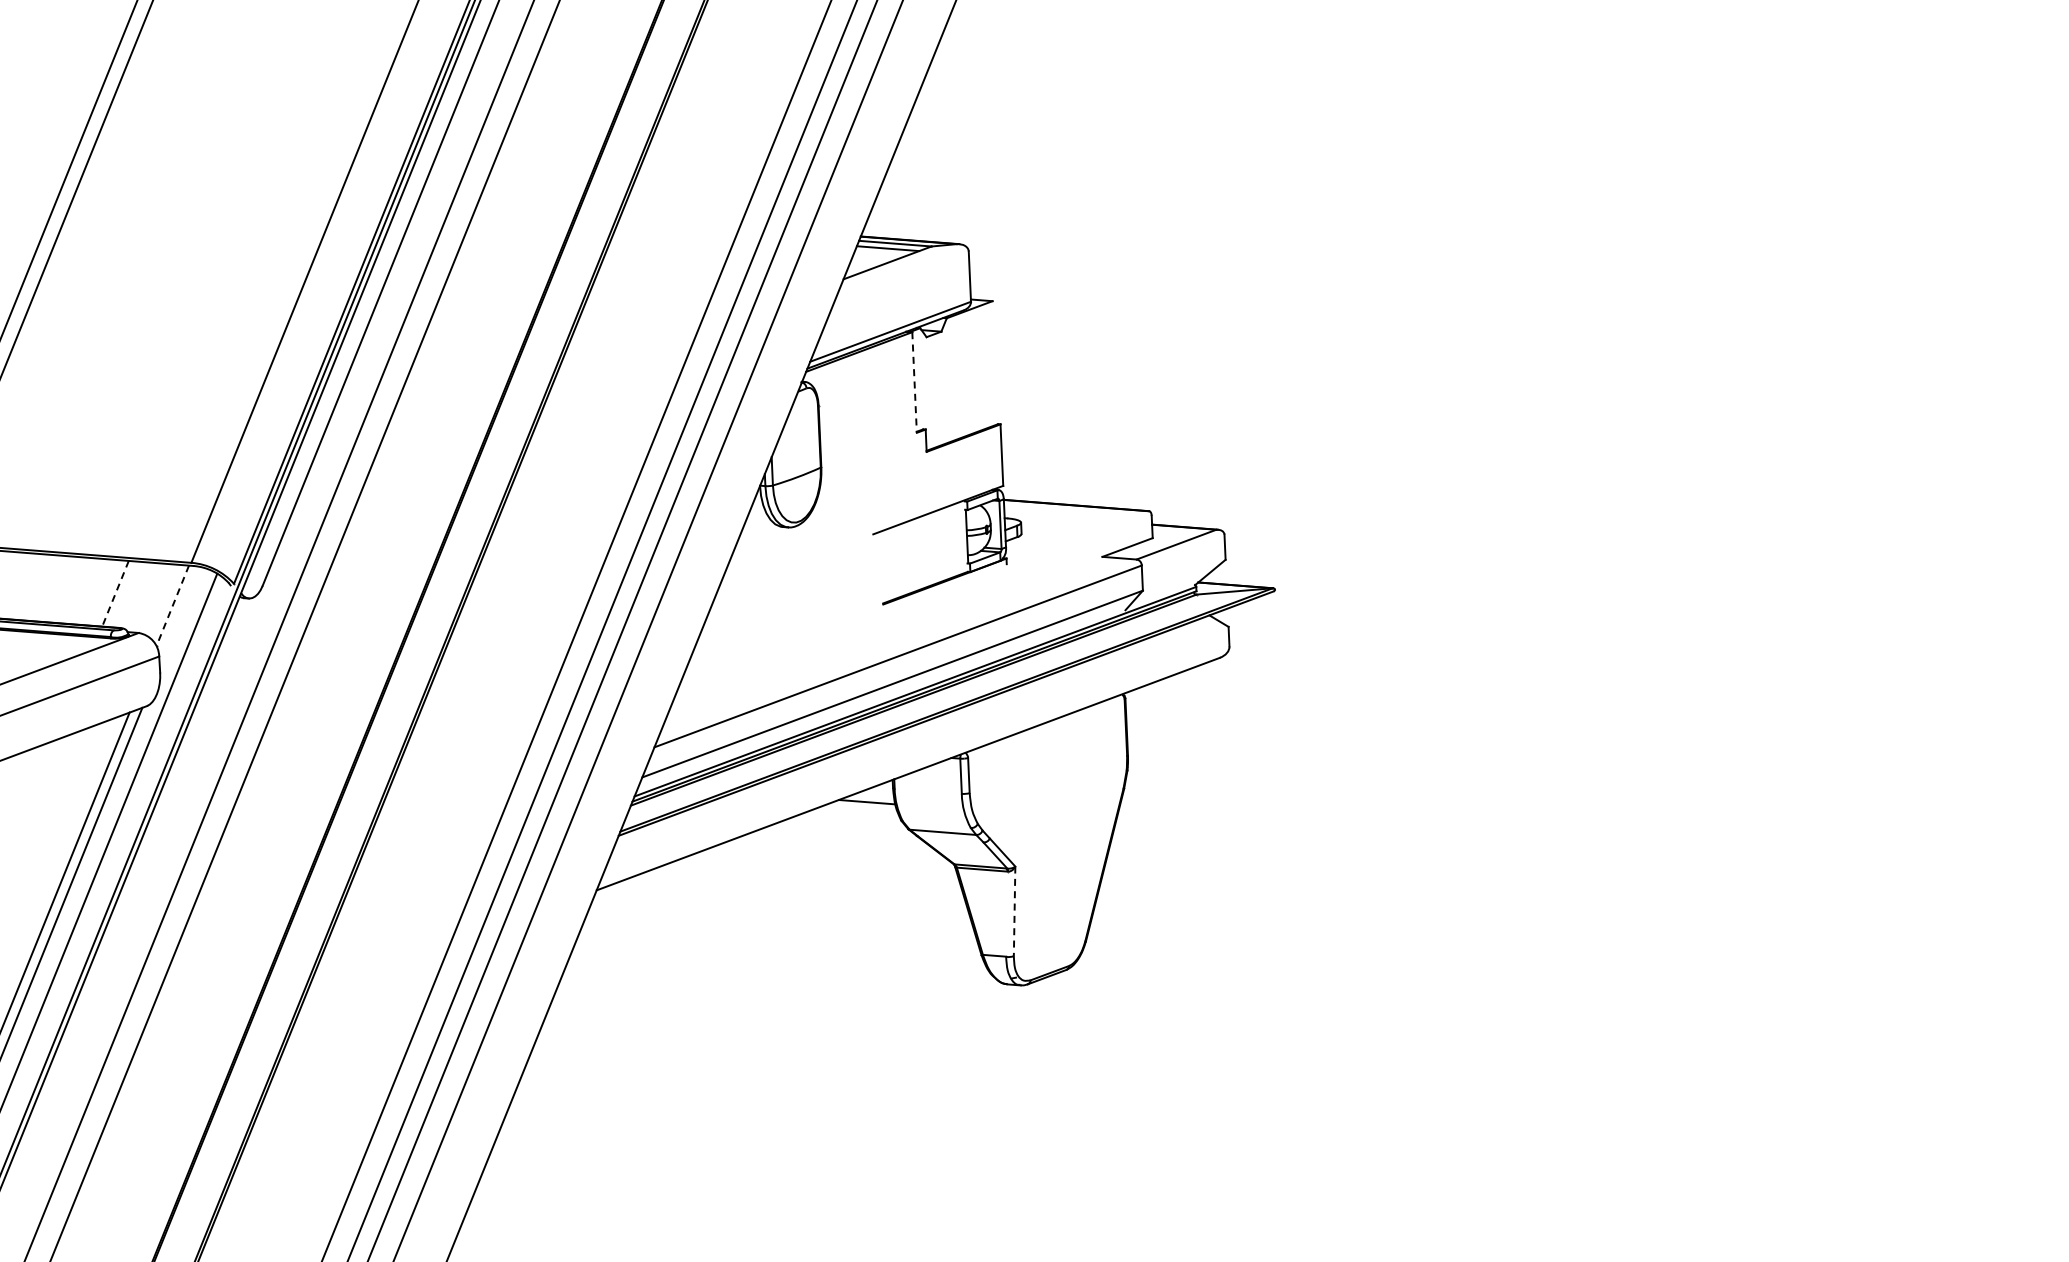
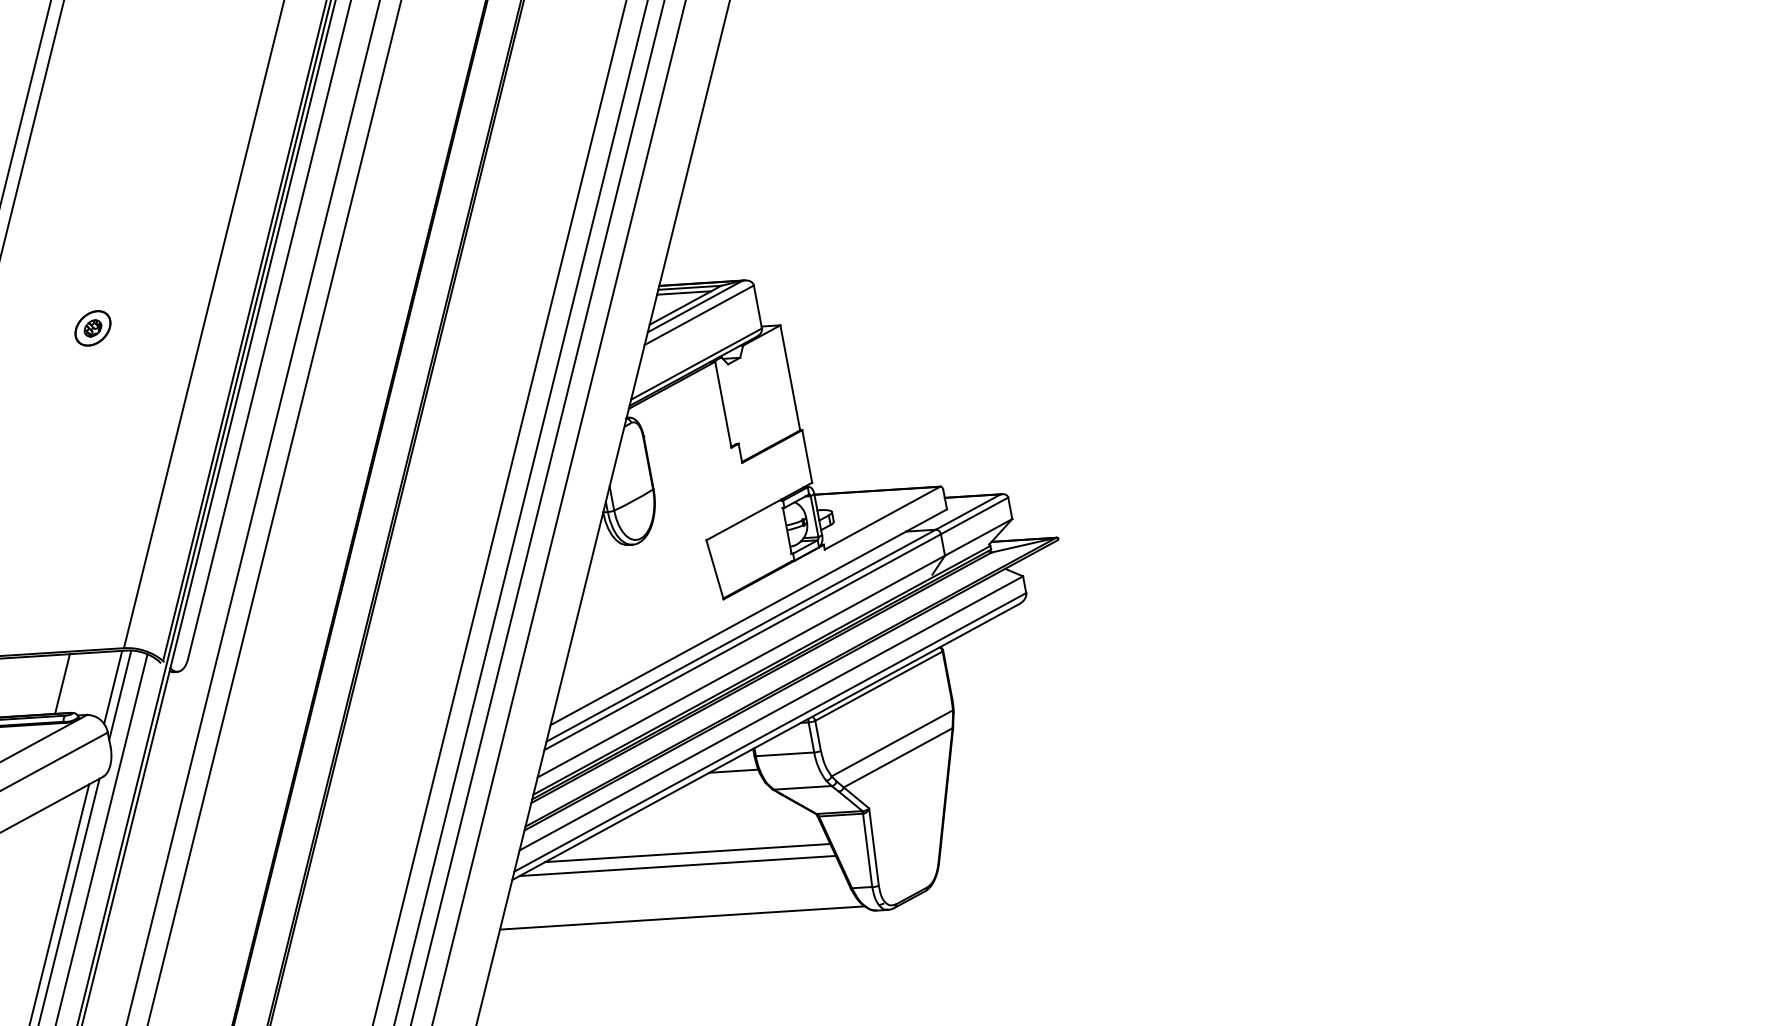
part: (207, 193) -> (92, 328), added
line: (898, 265) -> (695, 306), added
line: (901, 276) -> (699, 315), added
line: (995, 362) -> (790, 377), added
line: (914, 383) -> (723, 405), dashed -> solid
line: (1077, 537) -> (882, 518), added
line: (1182, 549) -> (973, 515), added
line: (878, 569) -> (715, 569), added
line: (1183, 574) -> (977, 536), added
line: (115, 594) -> (62, 684), dashed -> solid
line: (172, 606) -> (113, 688), dashed -> solid
line: (179, 615) -> (120, 694), added
line: (883, 637) -> (727, 627), added
line: (897, 648) -> (741, 635), added
line: (1046, 728) -> (879, 685), added
line: (918, 741) -> (770, 712), added
line: (914, 763) -> (769, 732), added
line: (927, 790) -> (784, 753), added
line: (1051, 795) -> (891, 742), added
line: (1056, 813) -> (898, 757), added
line: (801, 887) -> (687, 852), added
line: (787, 900) -> (677, 865), added
line: (1014, 911) -> (873, 847), dashed -> solid
line: (1006, 913) -> (867, 849), added
line: (784, 960) -> (682, 917), added

